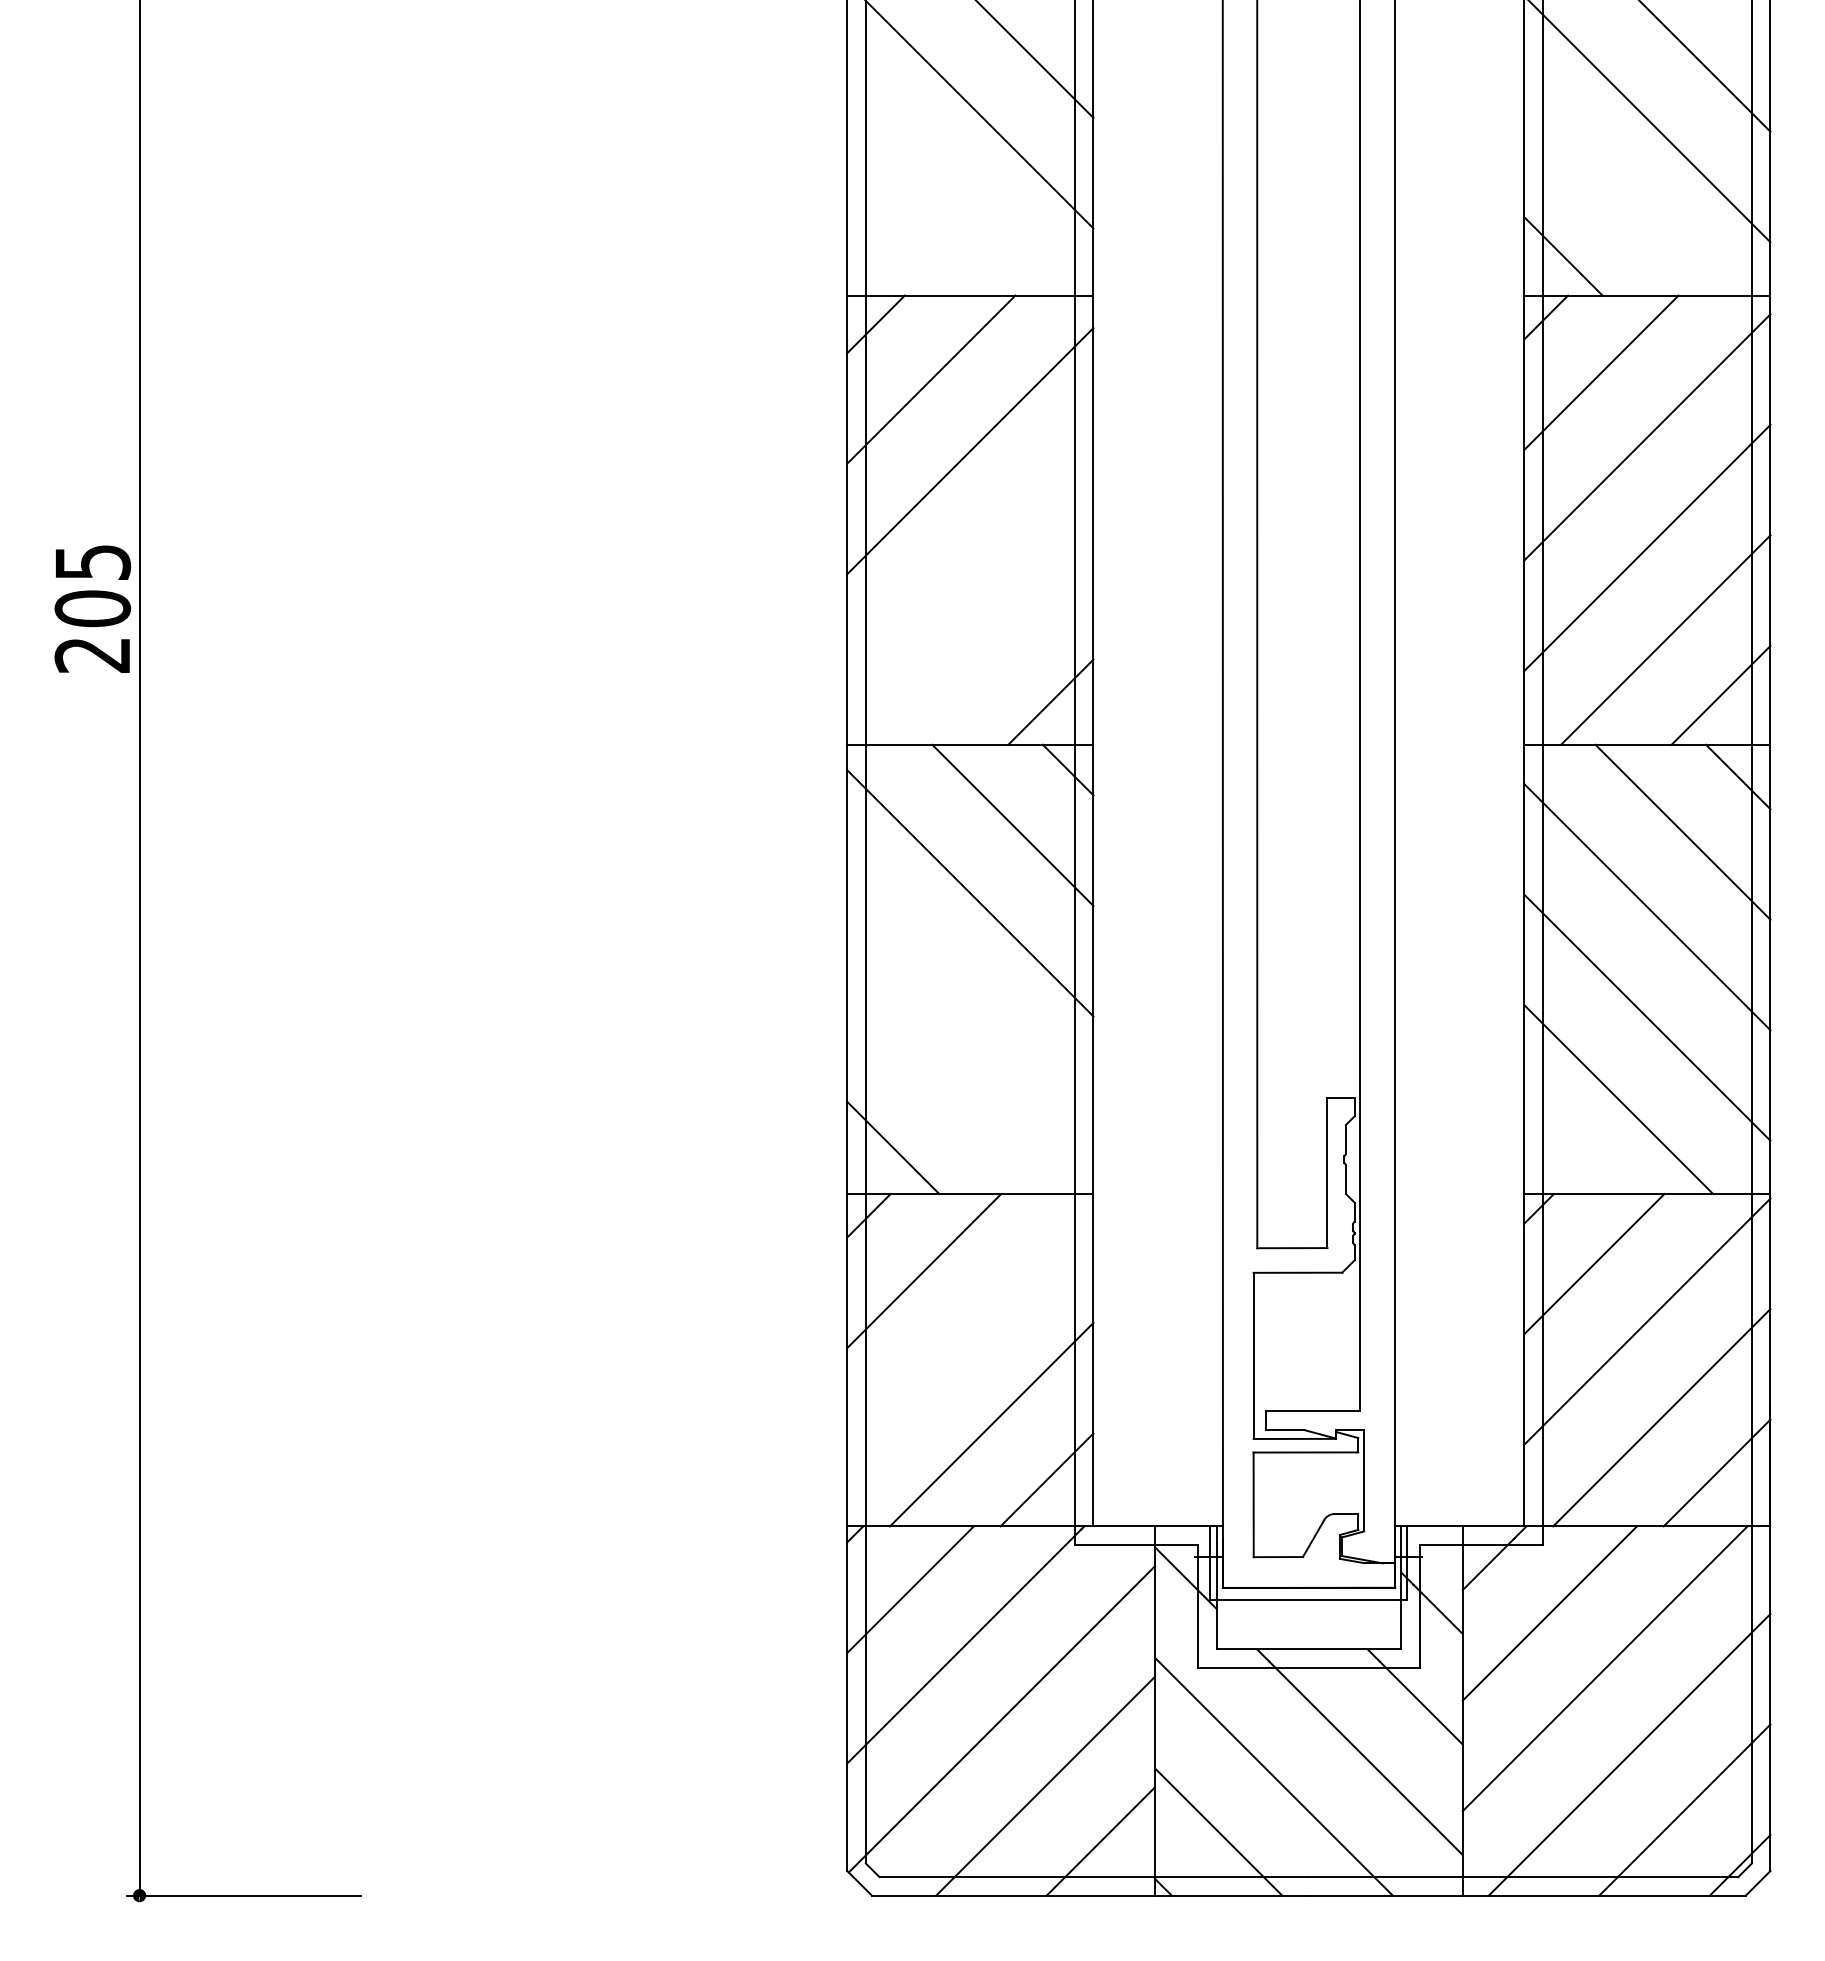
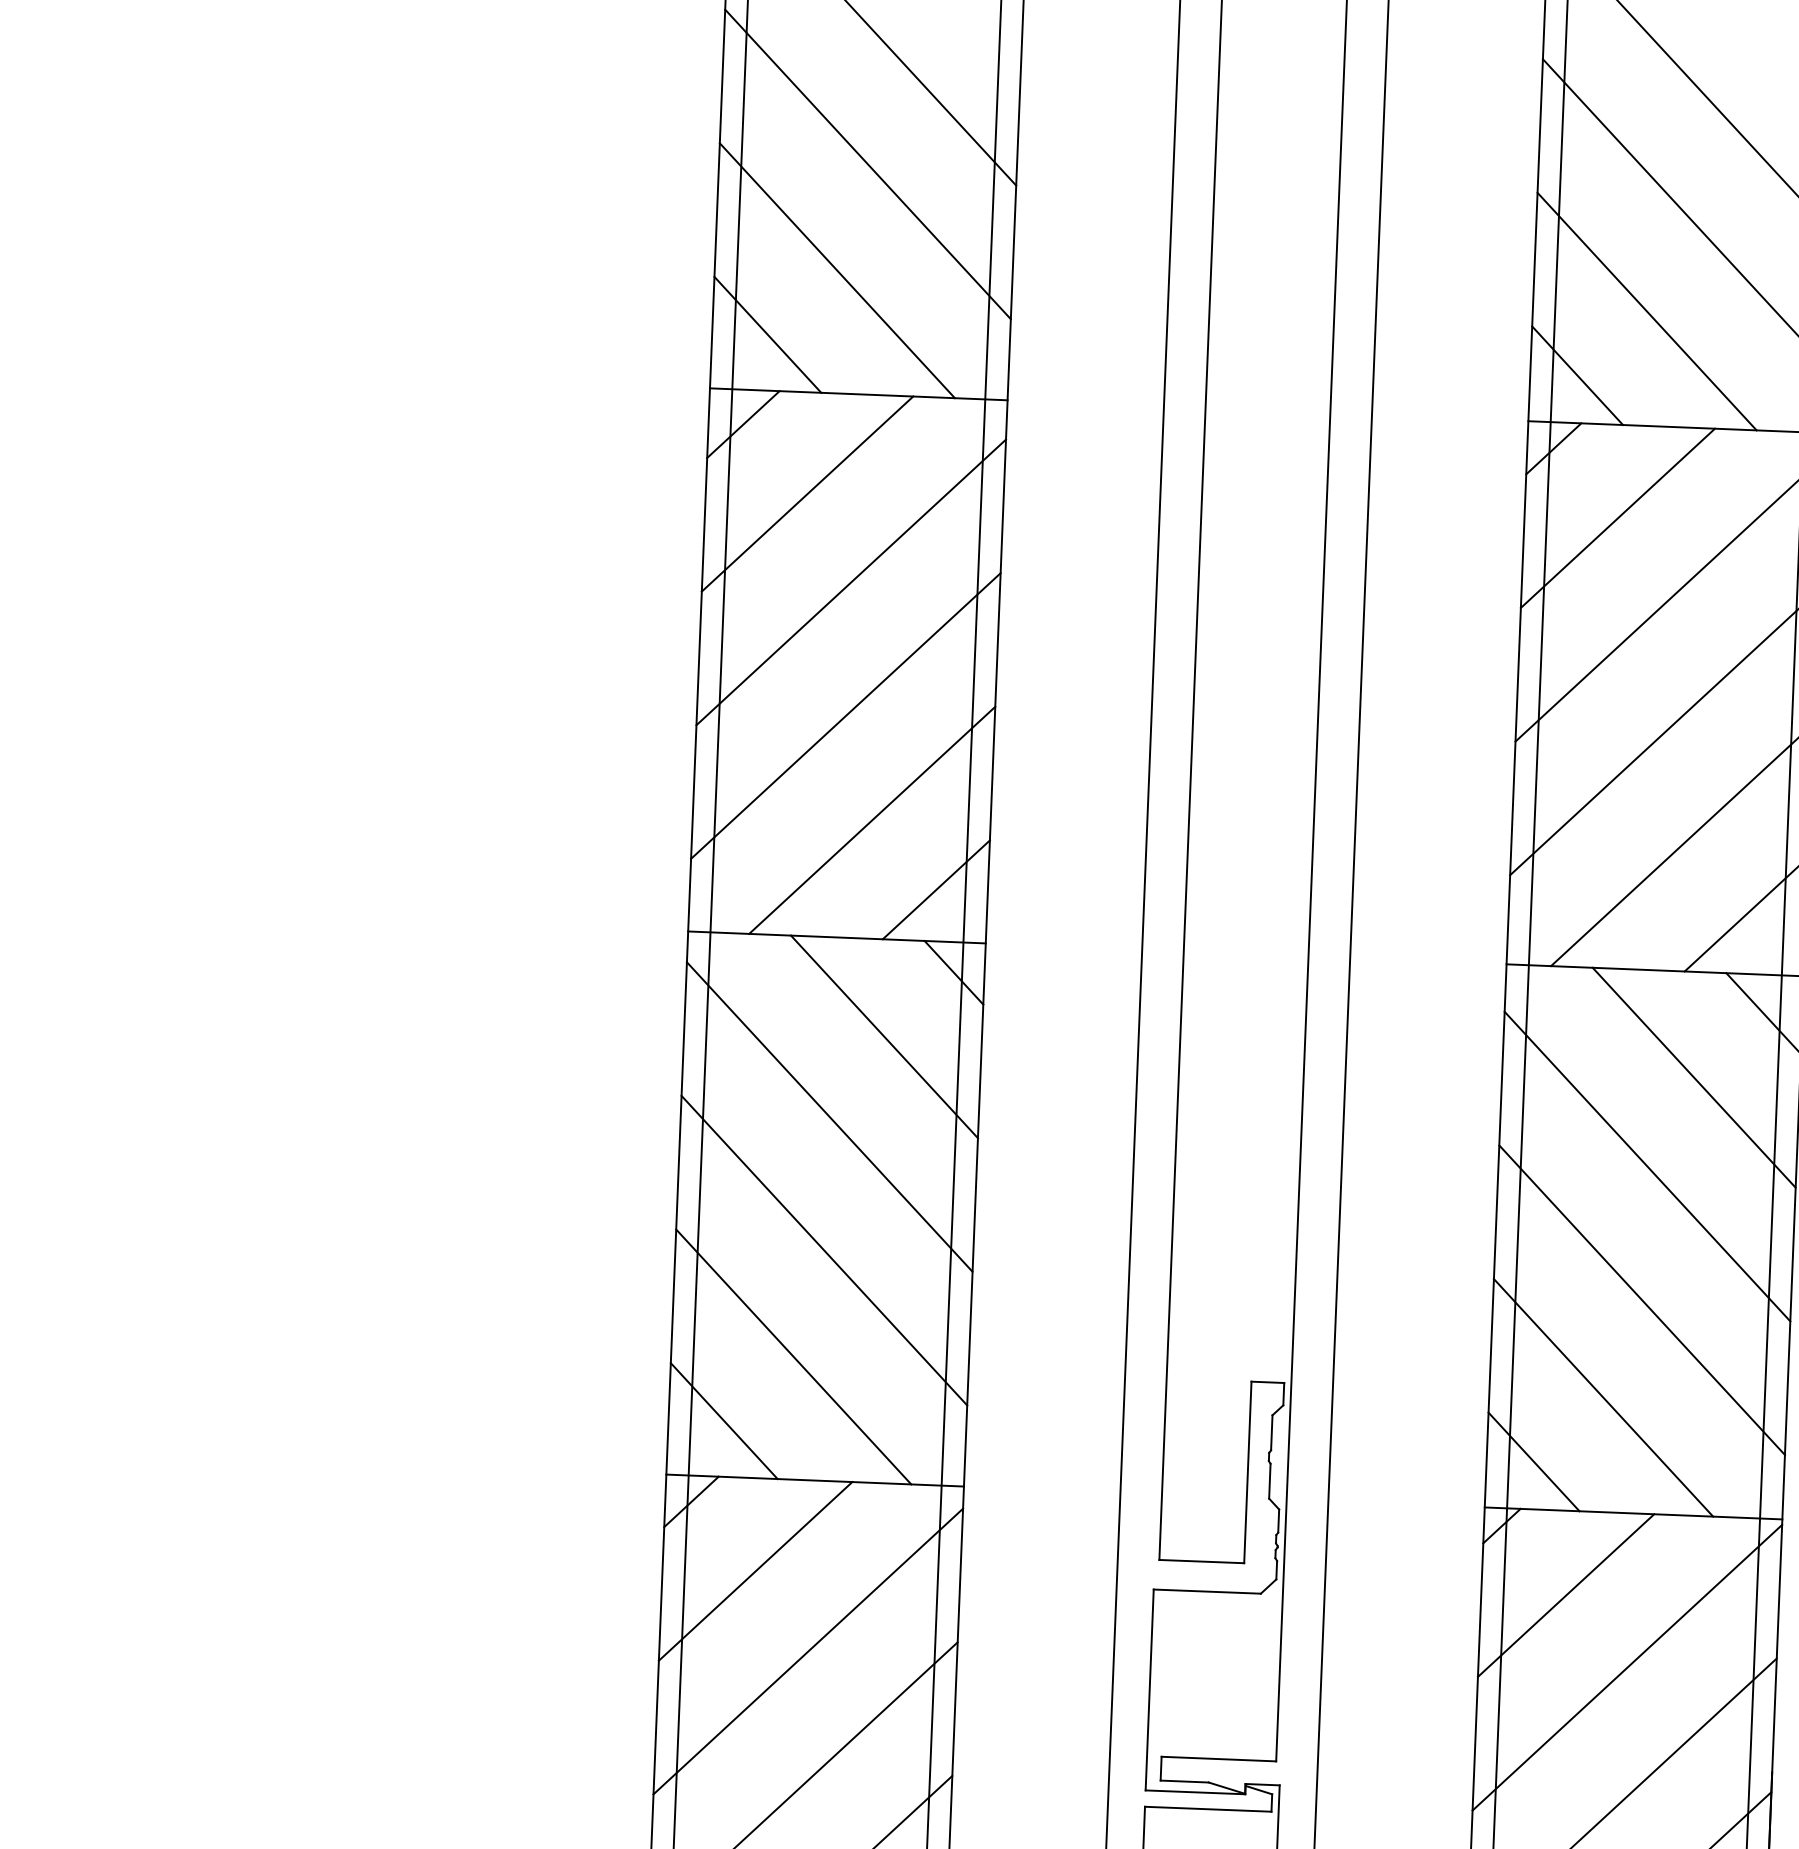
line: (948, 193) -> (837, 269), added
line: (1618, 200) -> (1646, 310), added
line: (893, 249) -> (768, 334), added
line: (970, 561) -> (846, 715), added
line: (995, 646) -> (872, 819), added
line: (970, 1003) -> (824, 1250), added
line: (948, 1092) -> (793, 1356), added
line: (1563, 1154) -> (1534, 1461), added
line: (970, 1335) -> (808, 1651), added

